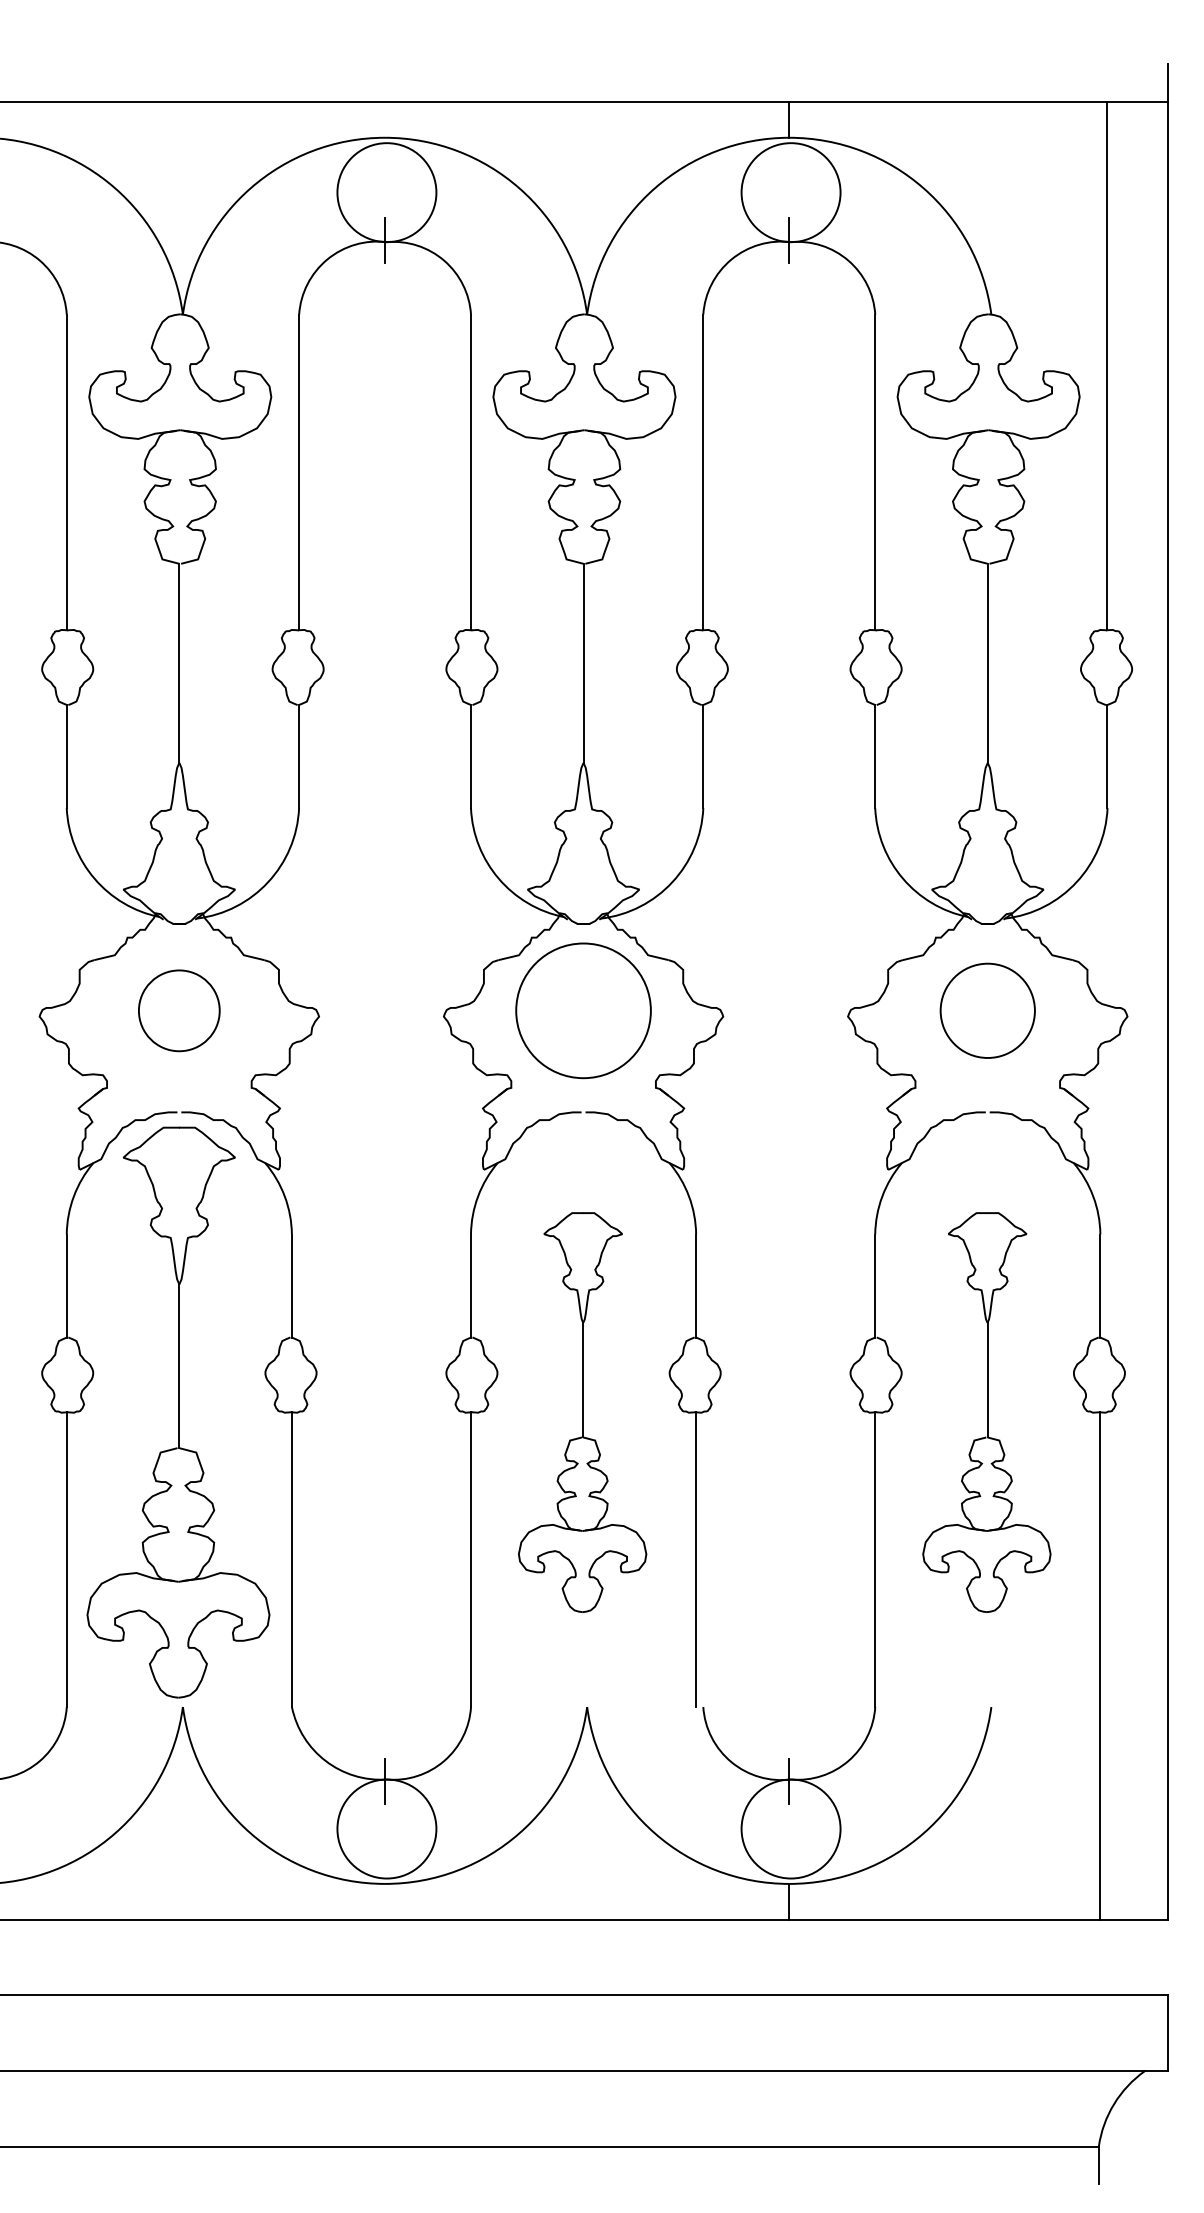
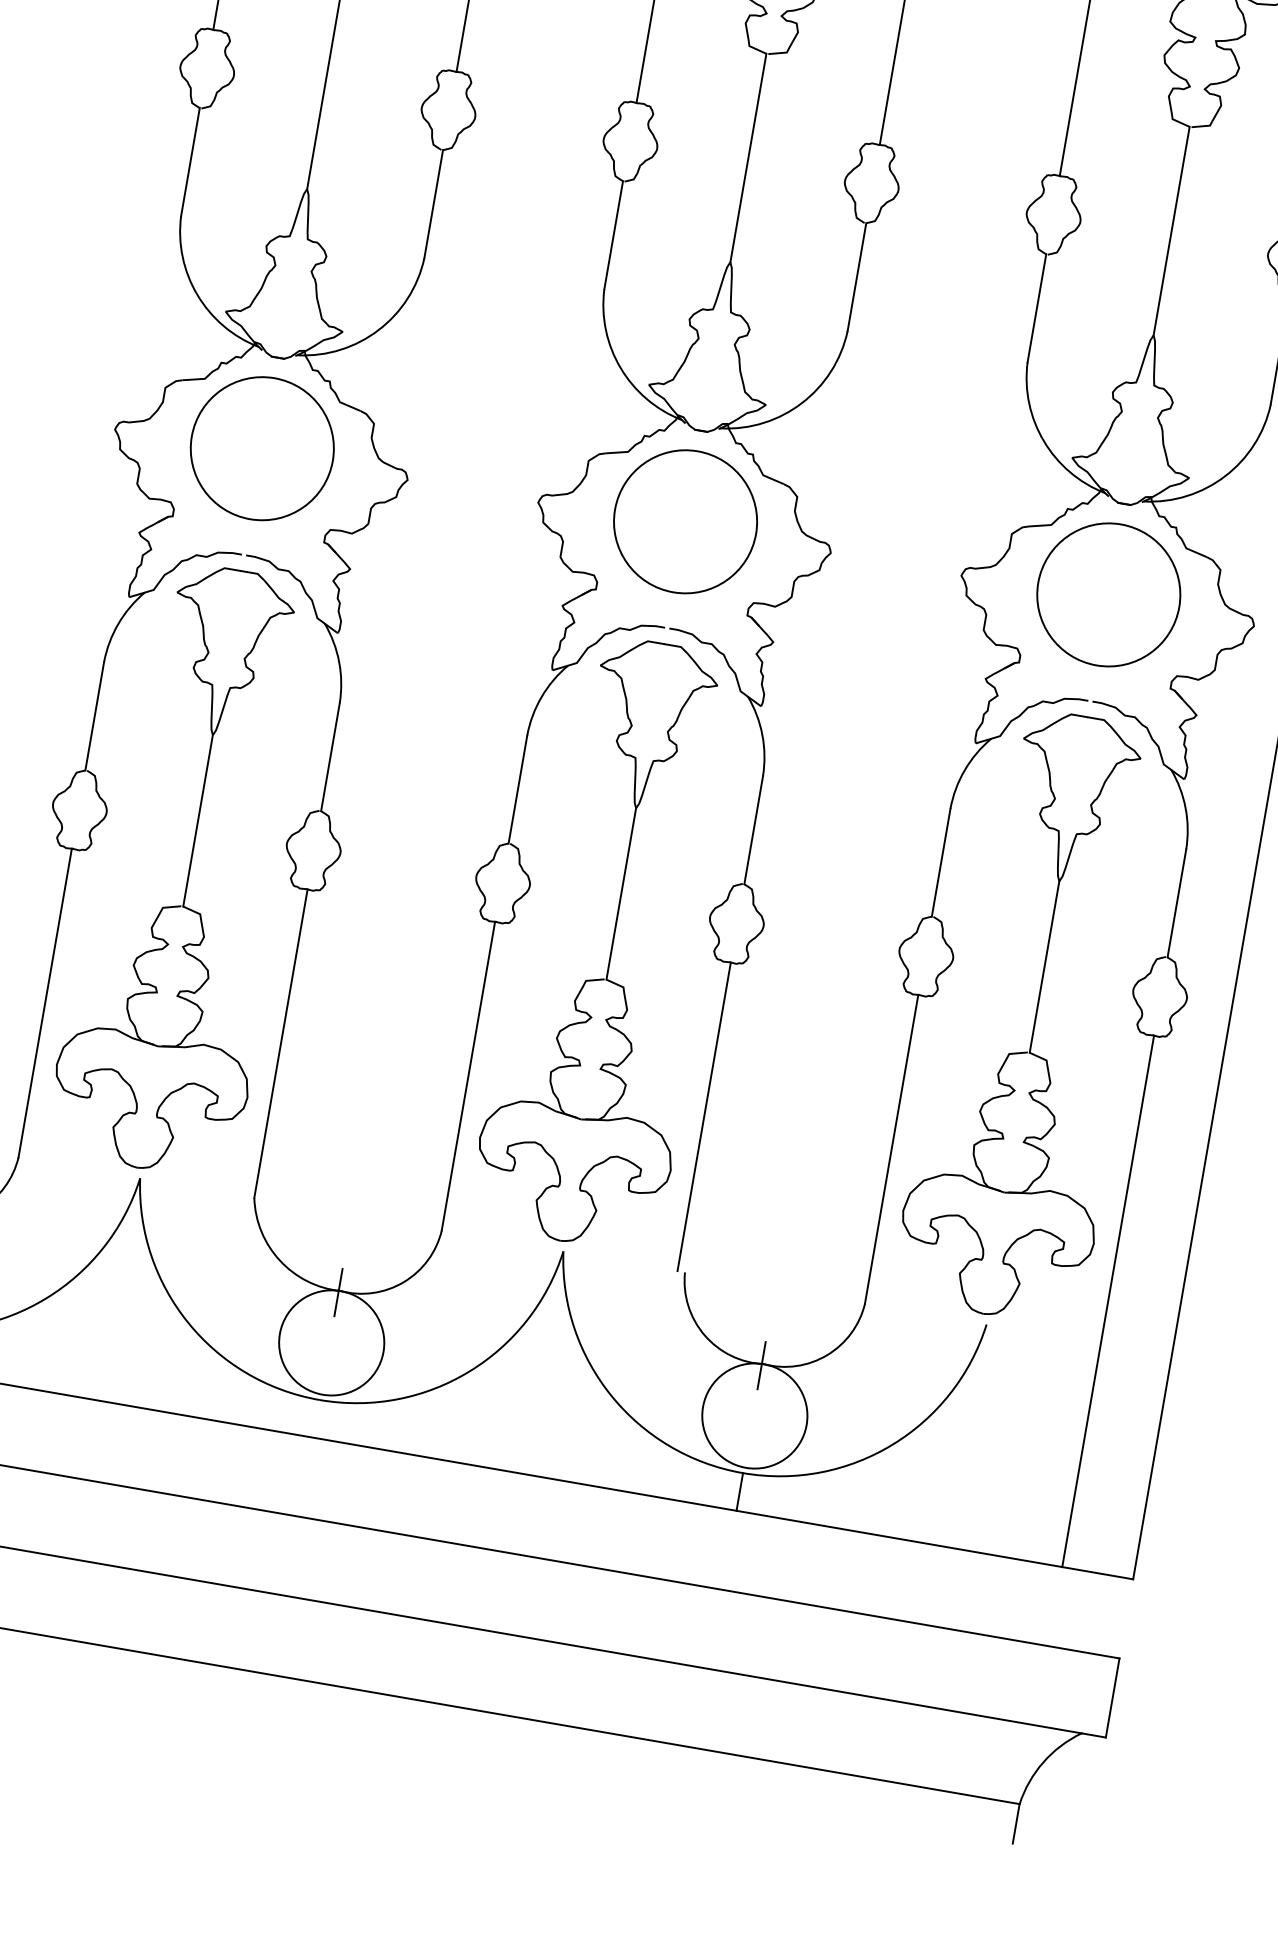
circle: (178, 1010) -> (261, 448), size x1.67
circle: (987, 1010) -> (1108, 594), size x1.43
part: (582, 1412) -> (611, 942), size x1.43
part: (986, 1412) -> (1034, 1015), size x1.43

